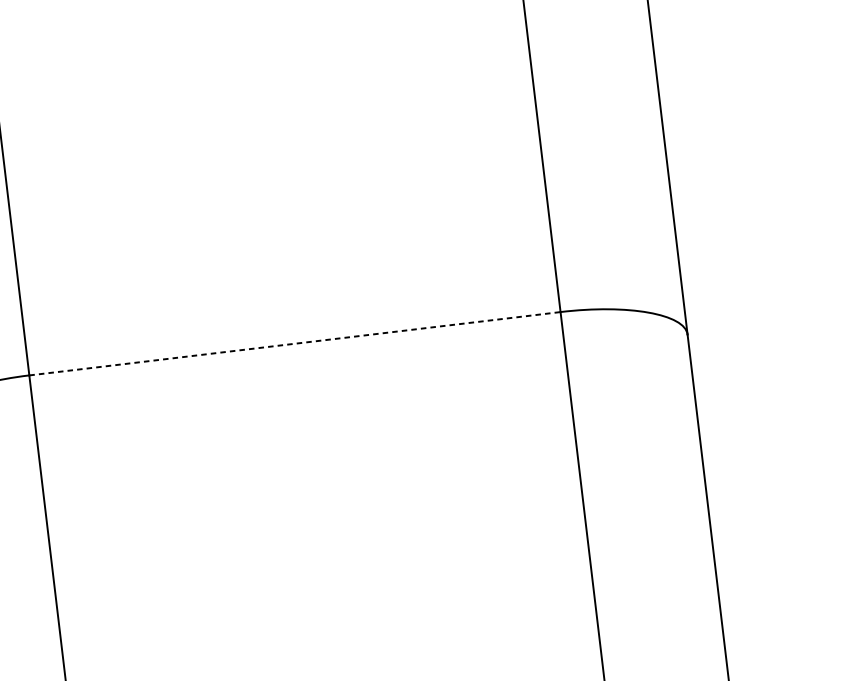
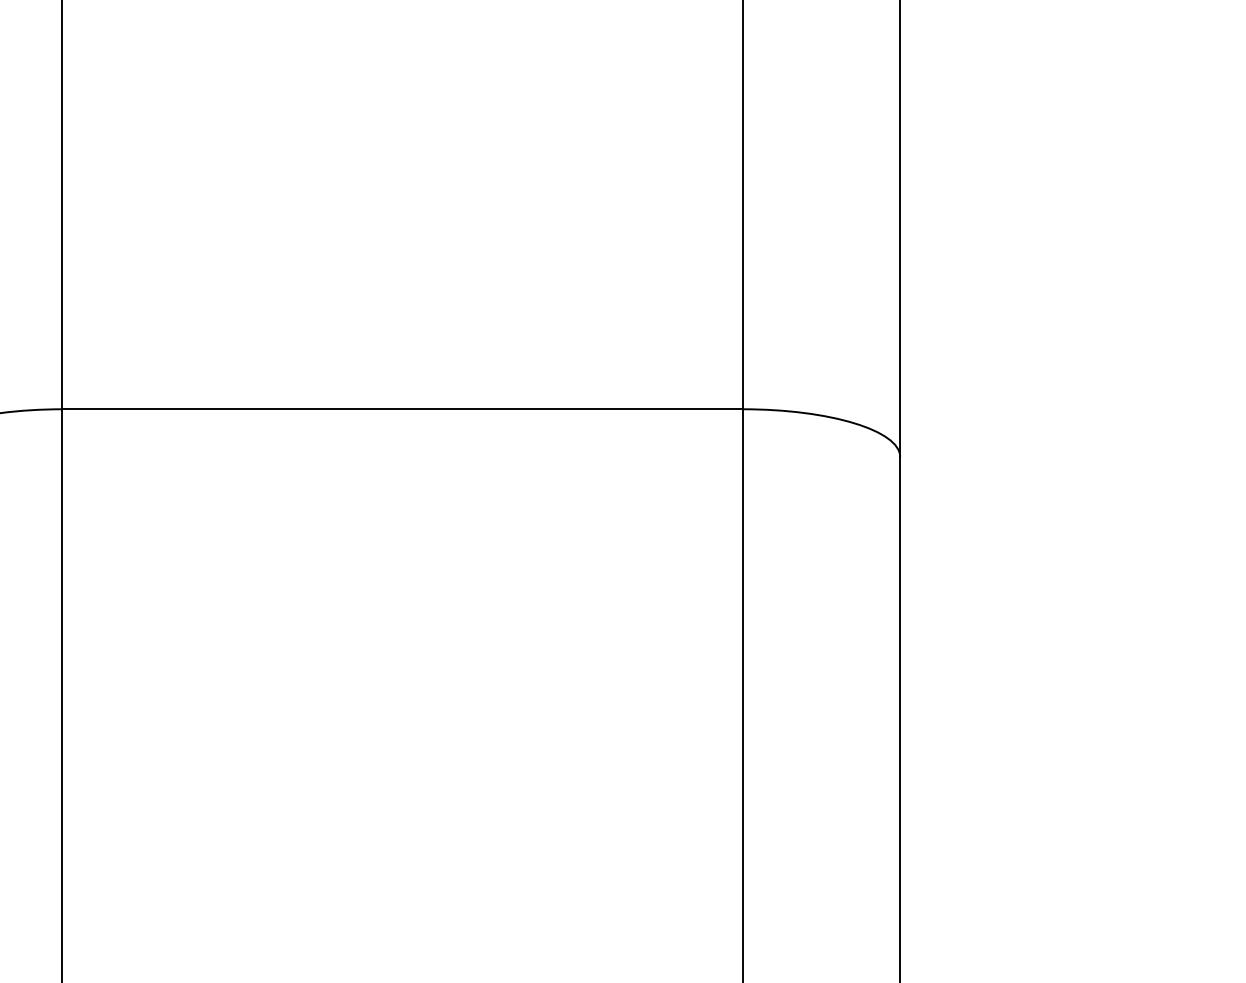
line: (295, 343) -> (403, 409), dashed -> solid

